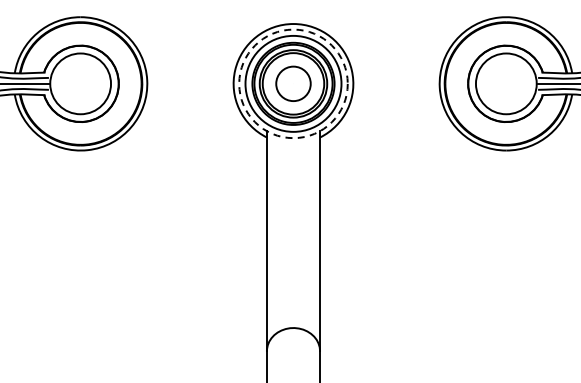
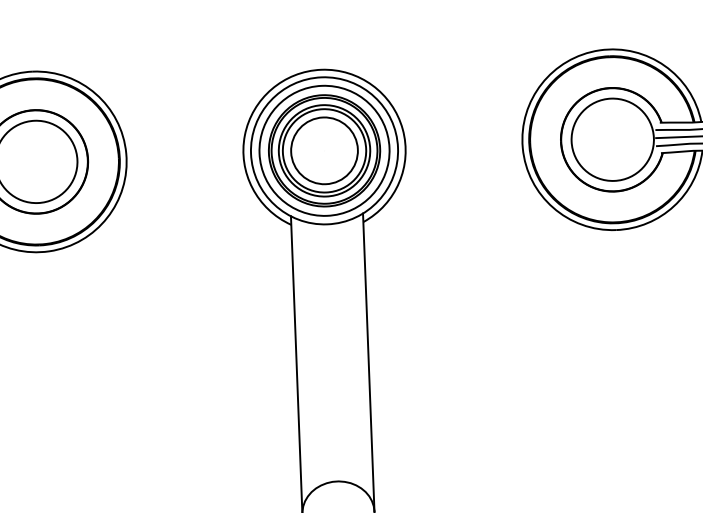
circle: (293, 83) -> (324, 150), dashed -> solid
circle: (293, 83) -> (324, 150), size x1.43

